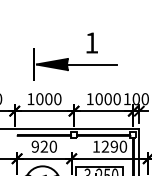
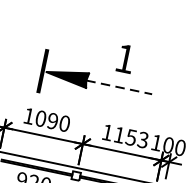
line: (91, 64) -> (118, 87), solid -> dashed
text: (48, 99) -> (52, 121), 1000 -> 1090
text: (107, 99) -> (130, 137), 1000 -> 1153

